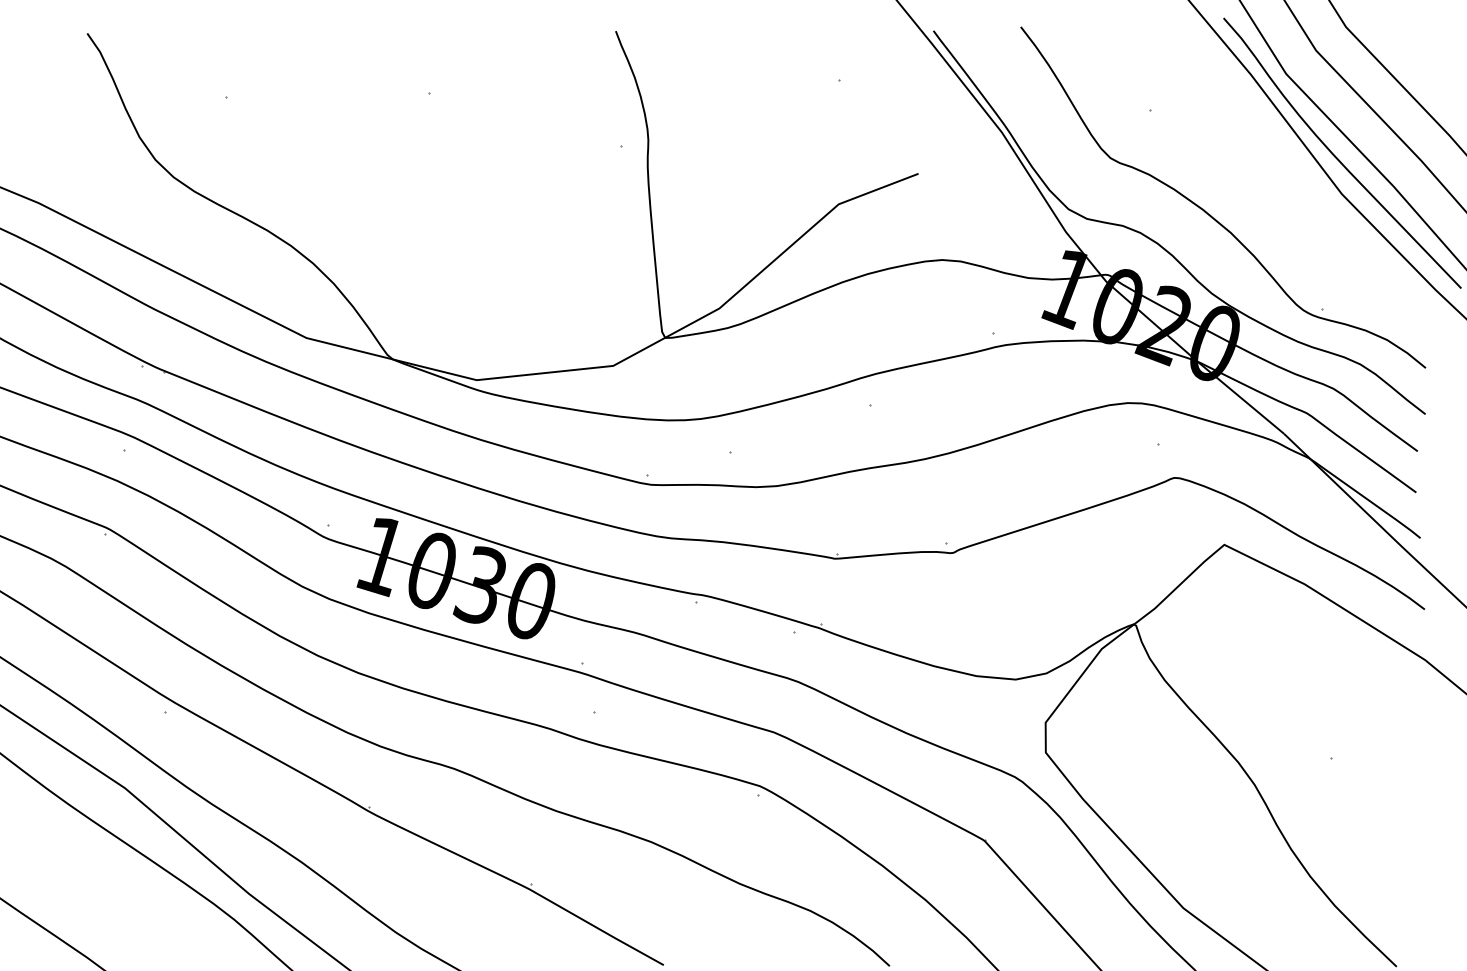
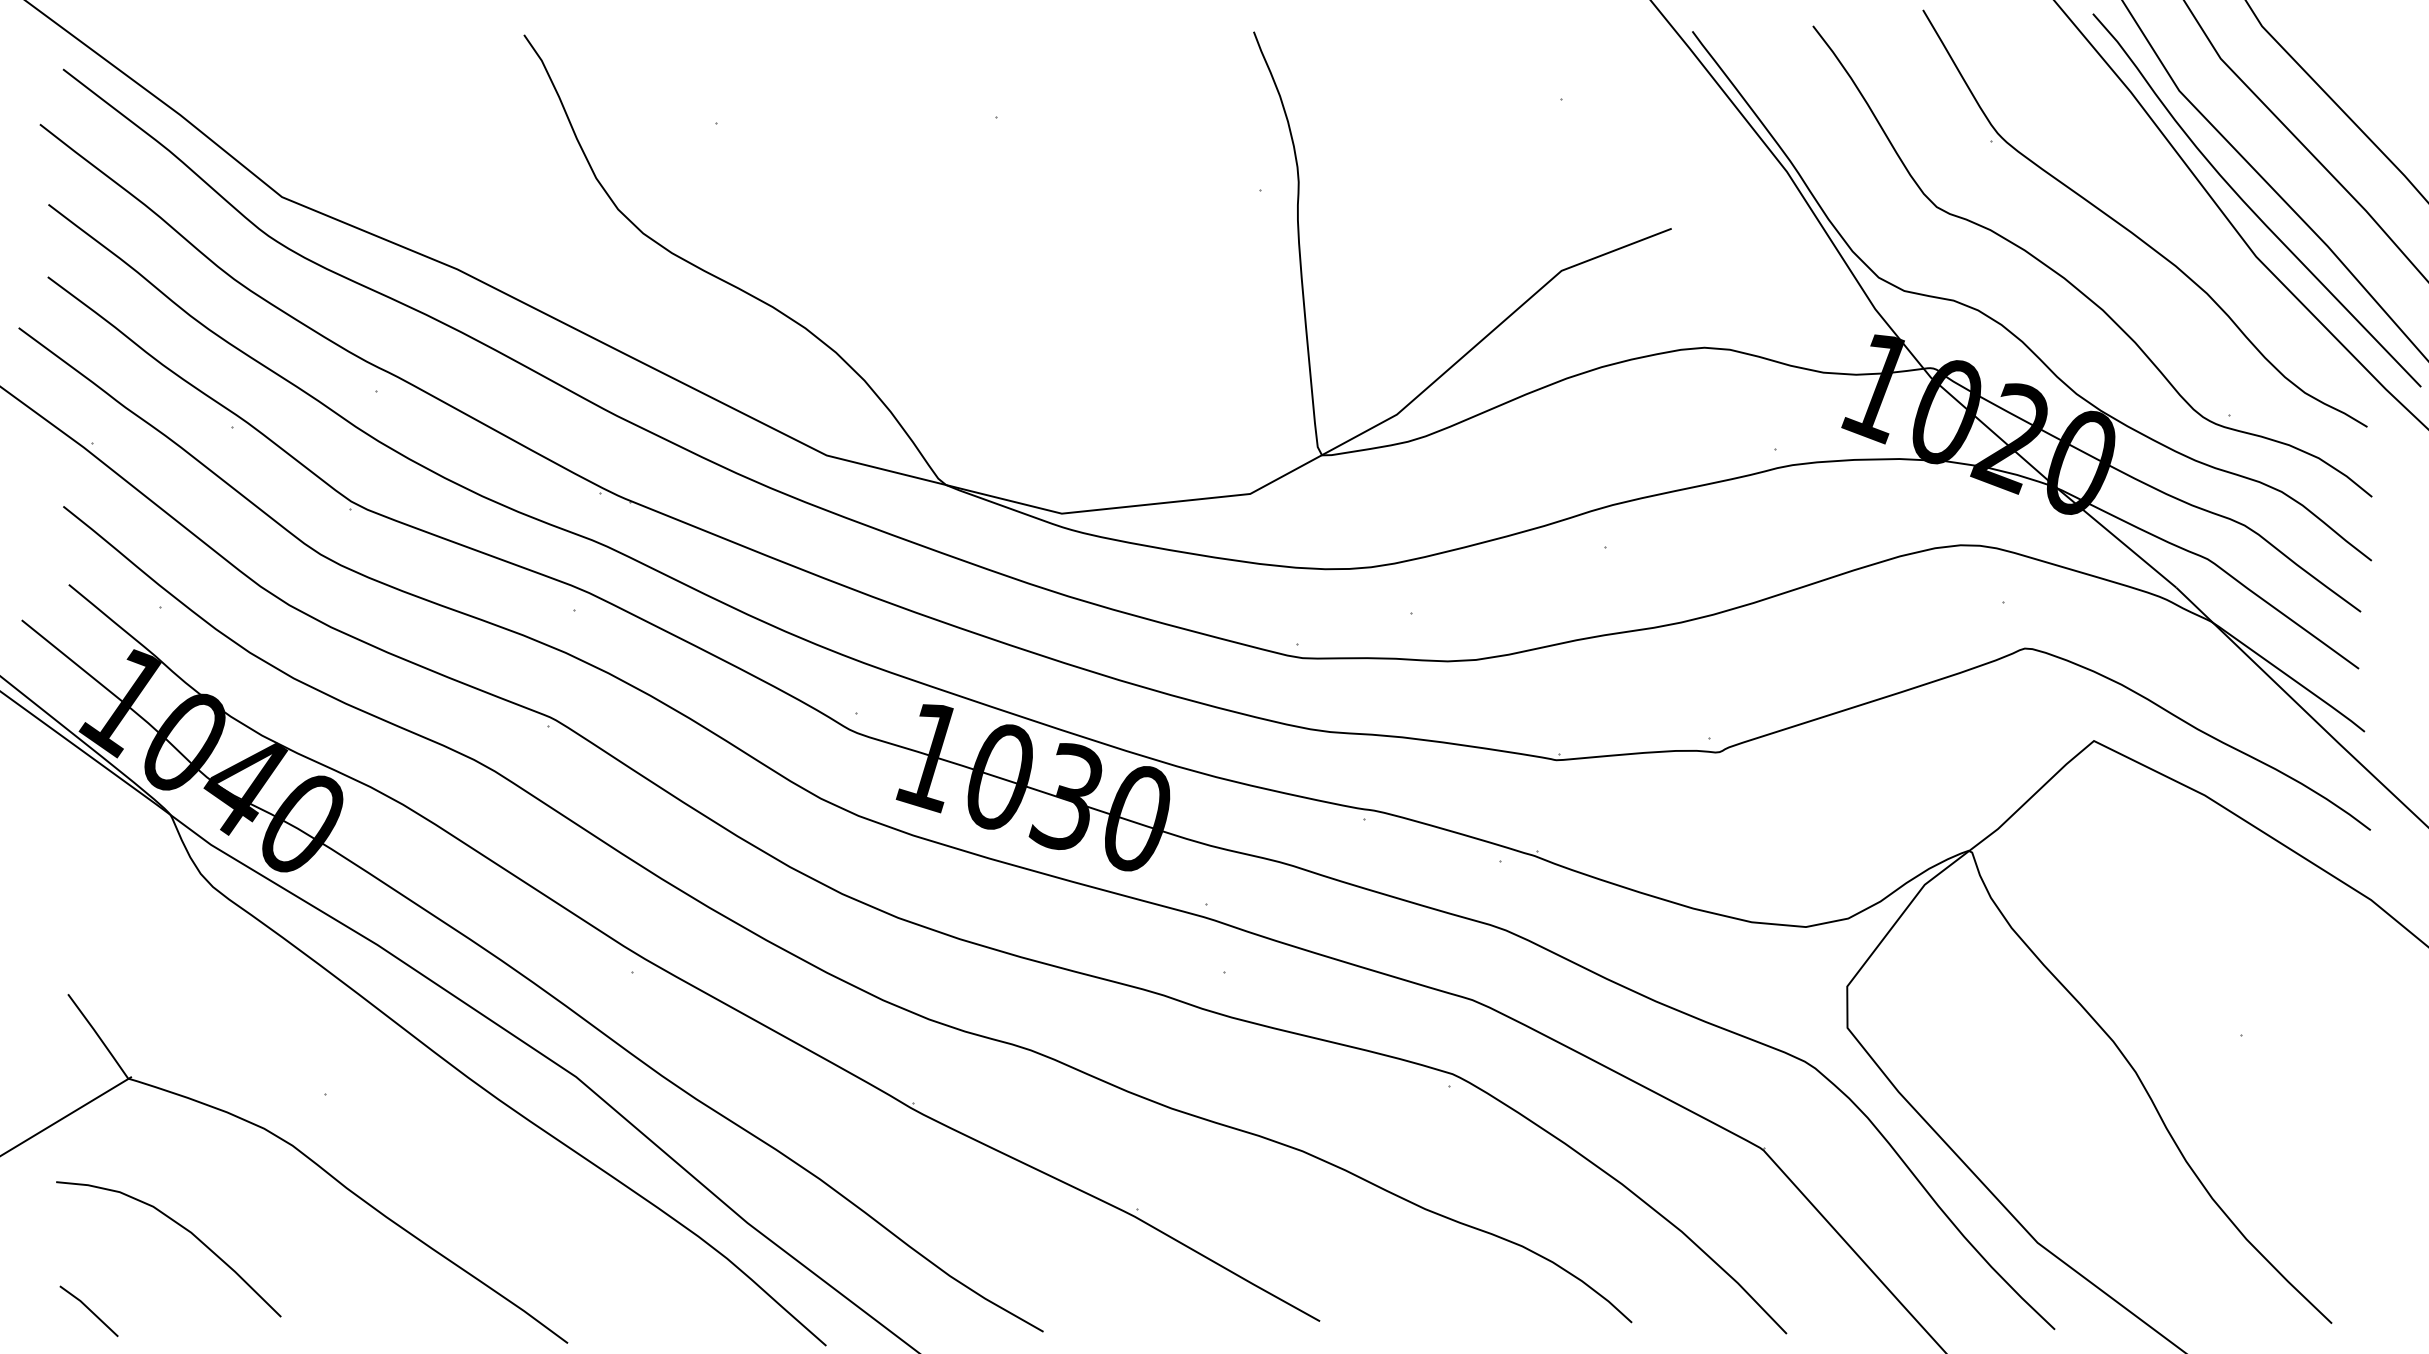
curve: (1252, 176) -> (2133, 232), added

